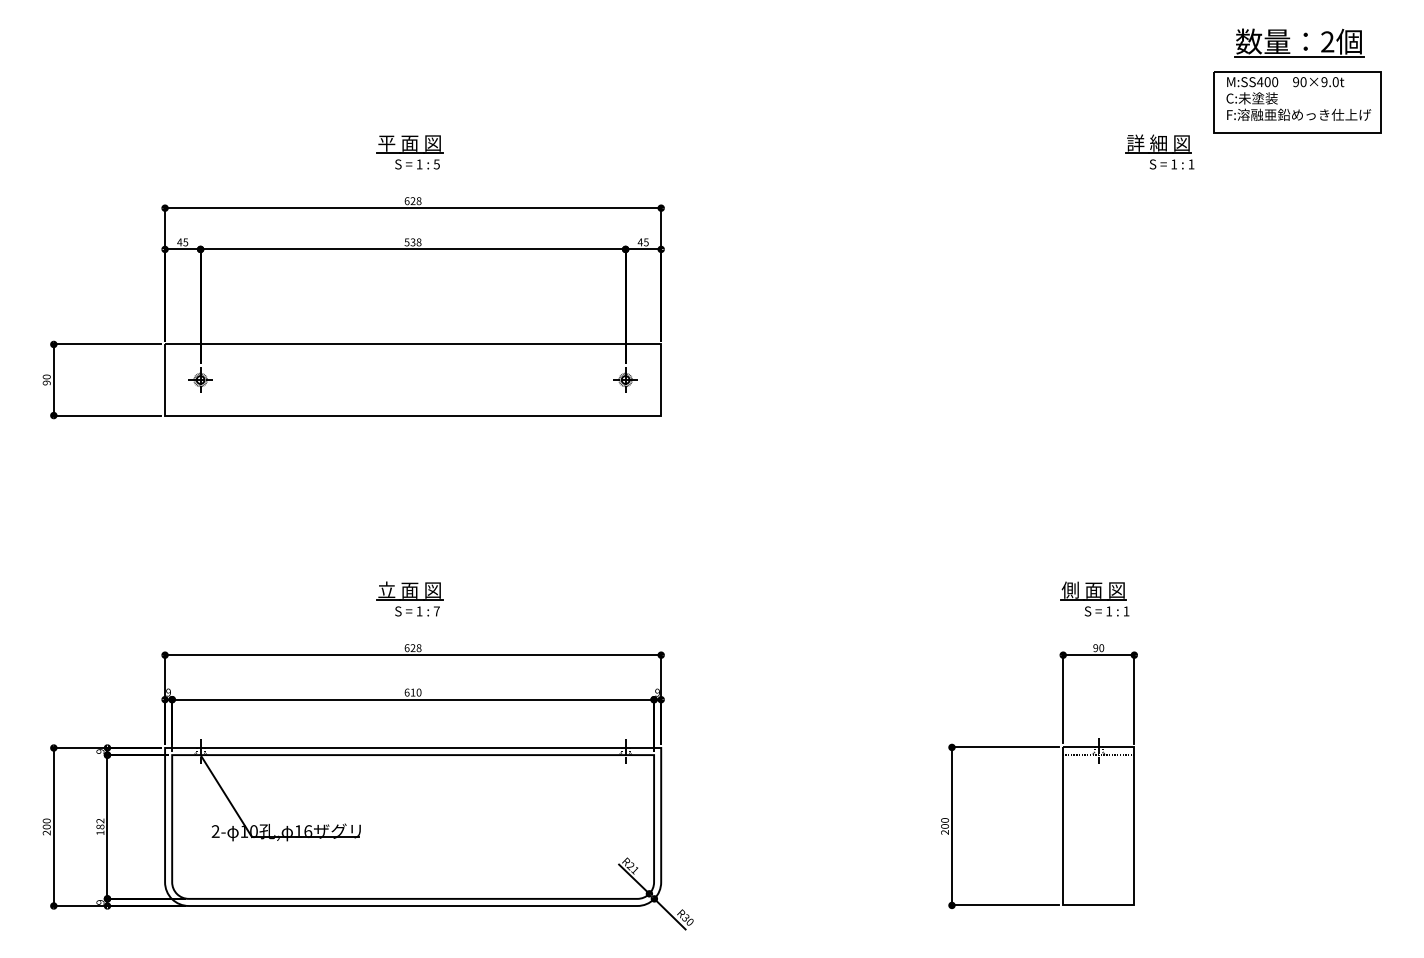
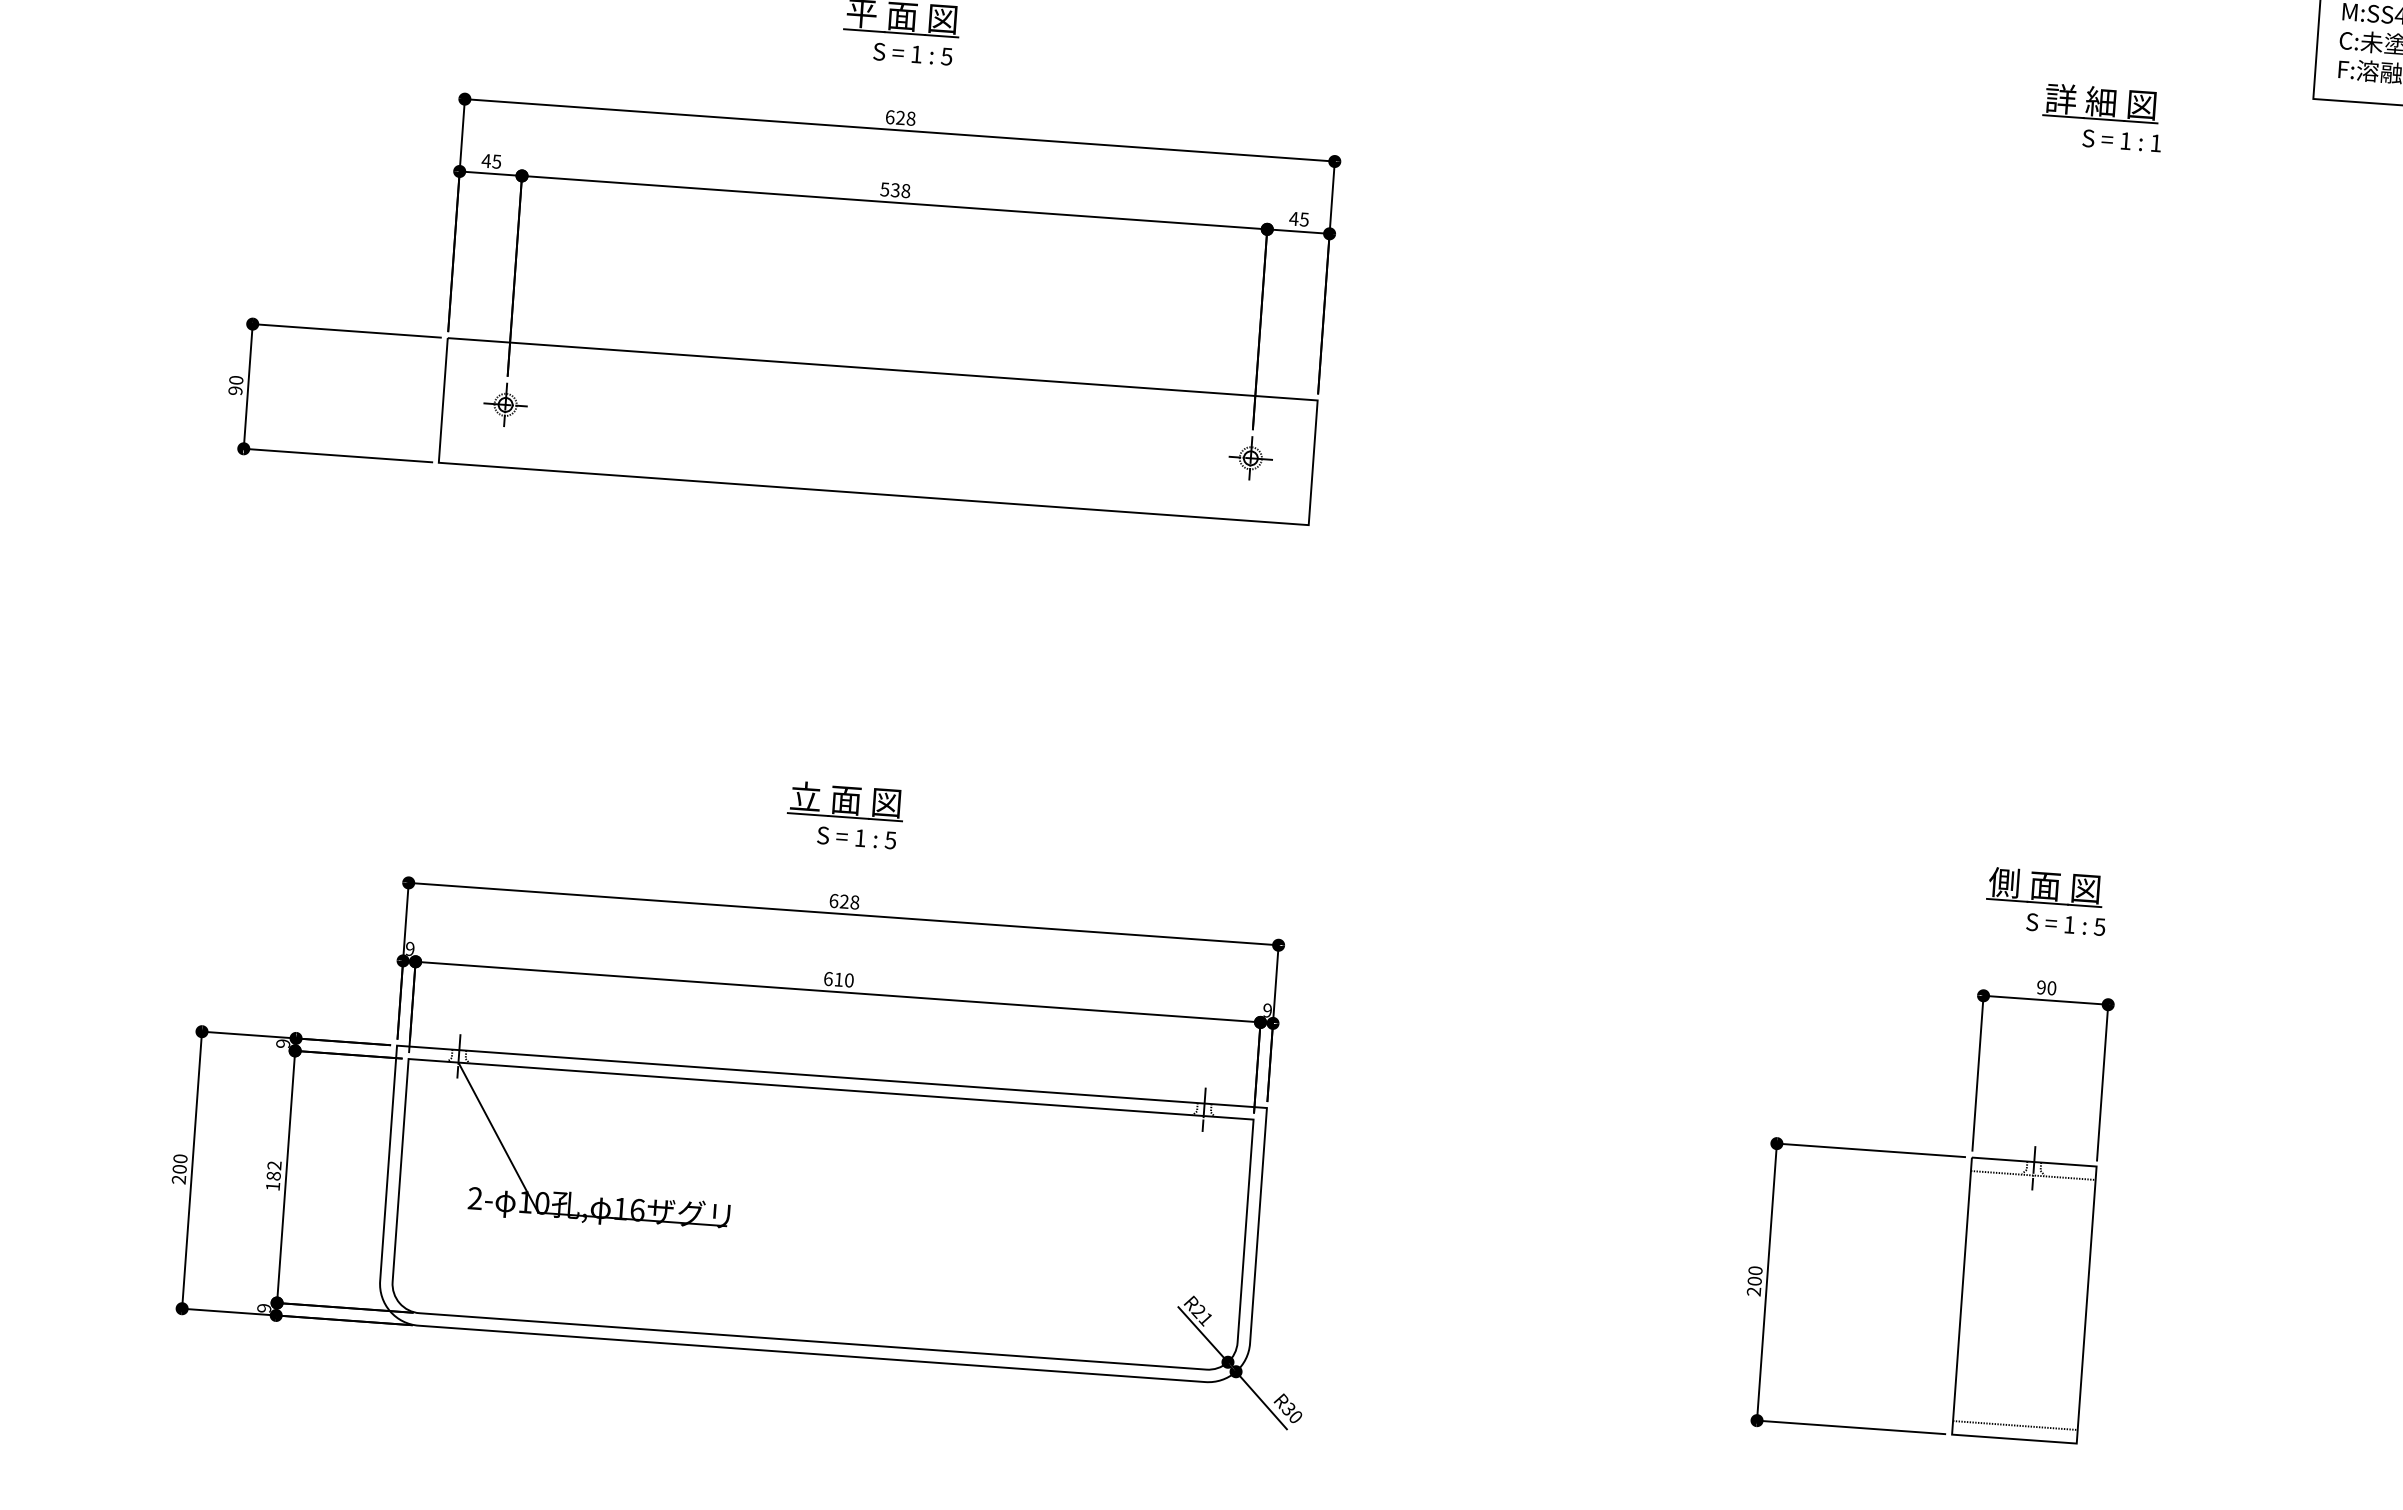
part: (1159, 151) -> (2101, 116), moved
text: (436, 611) -> (890, 840), 7 -> 5
text: (1126, 611) -> (2099, 927), 1 -> 5
line: (1098, 897) -> (2014, 1425), added

